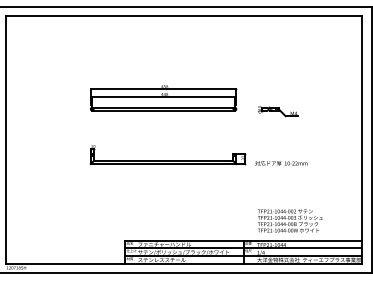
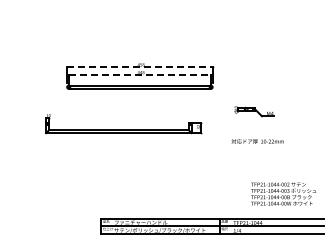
line: (163, 89) -> (139, 67), solid -> dashed
line: (164, 96) -> (140, 74), solid -> dashed
part: (278, 111) -> (254, 111), moved
part: (167, 155) -> (122, 124), moved
text: (290, 220) -> (283, 193), moved

